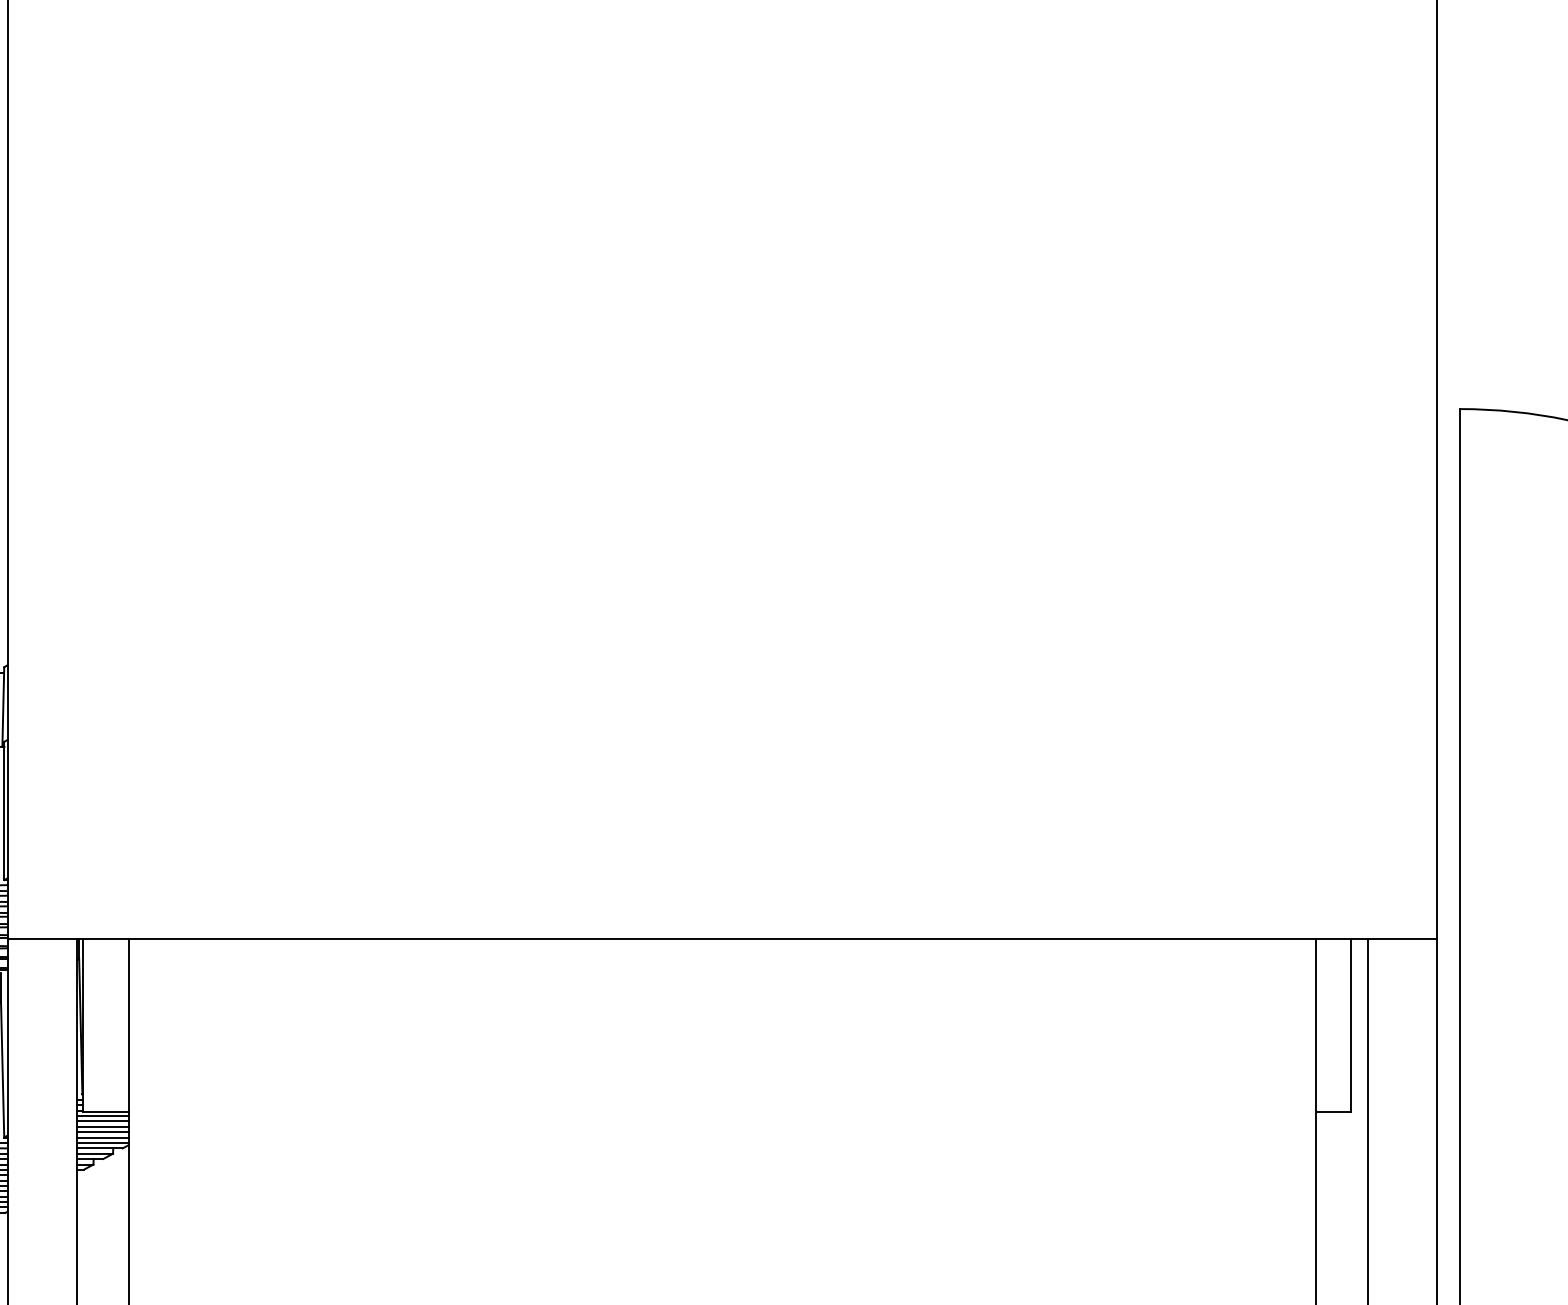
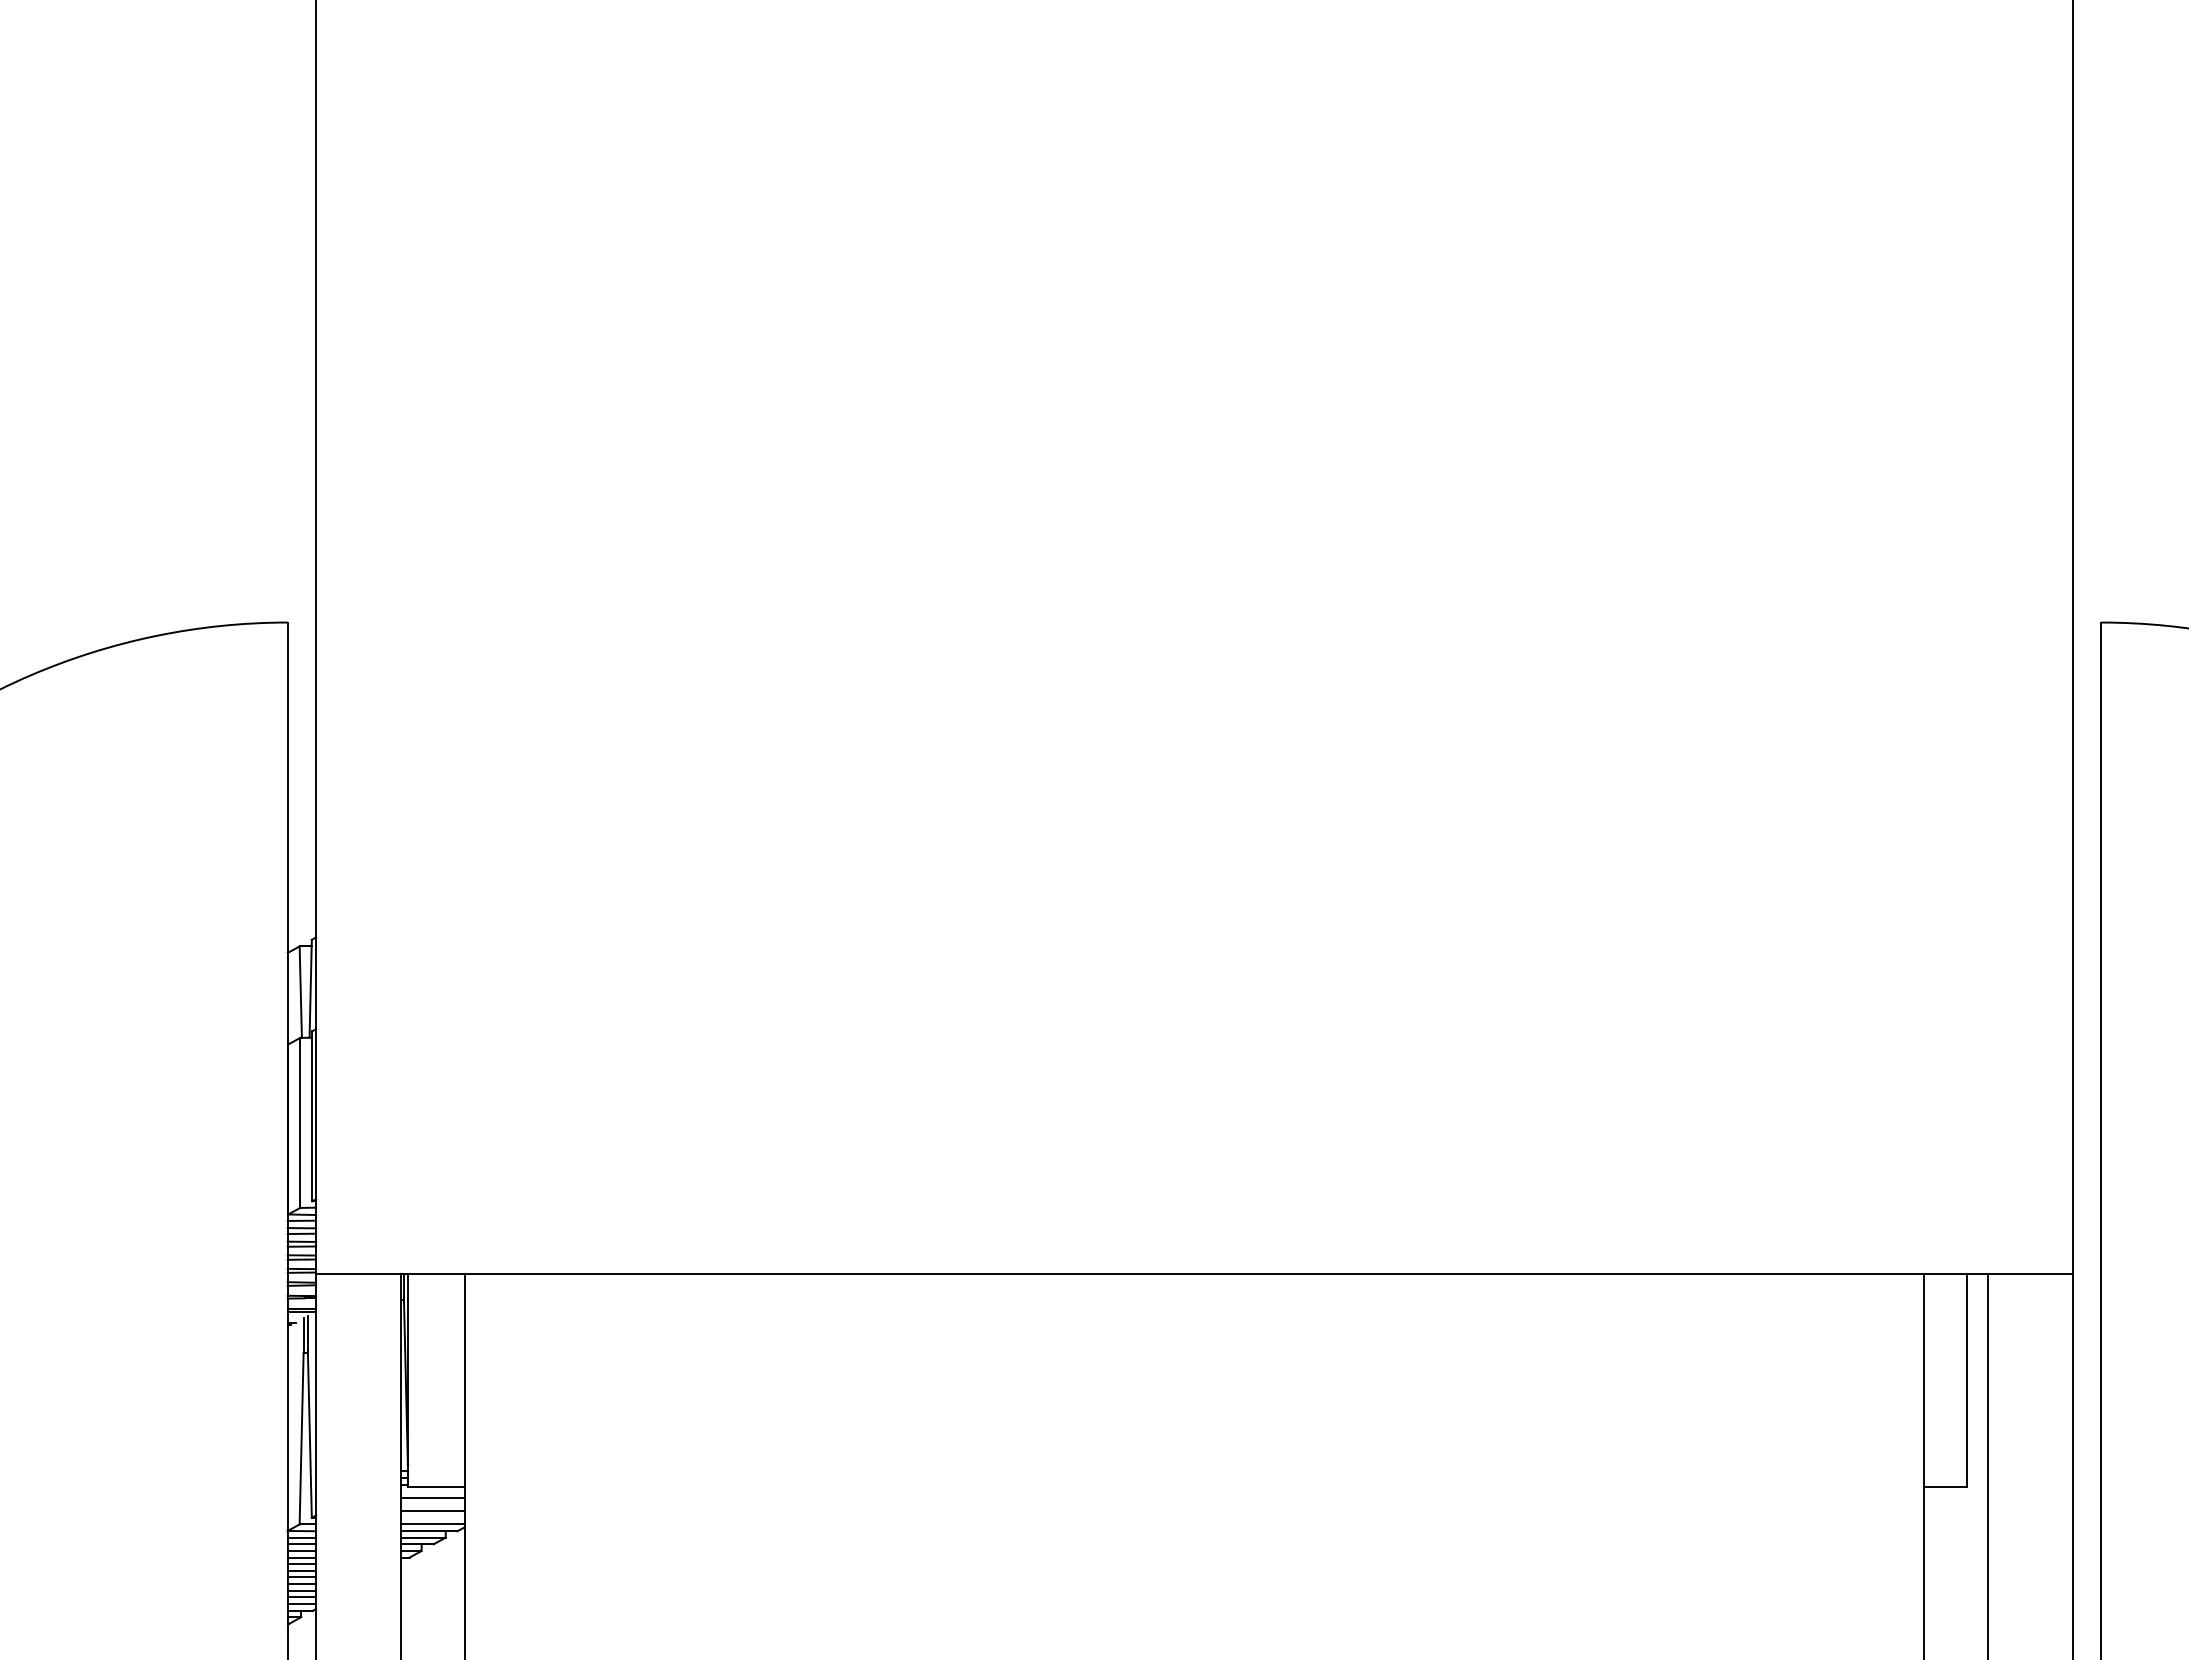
line: (102, 1116) -> (432, 1491), removed
line: (102, 1126) -> (432, 1504), removed
line: (102, 1137) -> (432, 1517), removed

